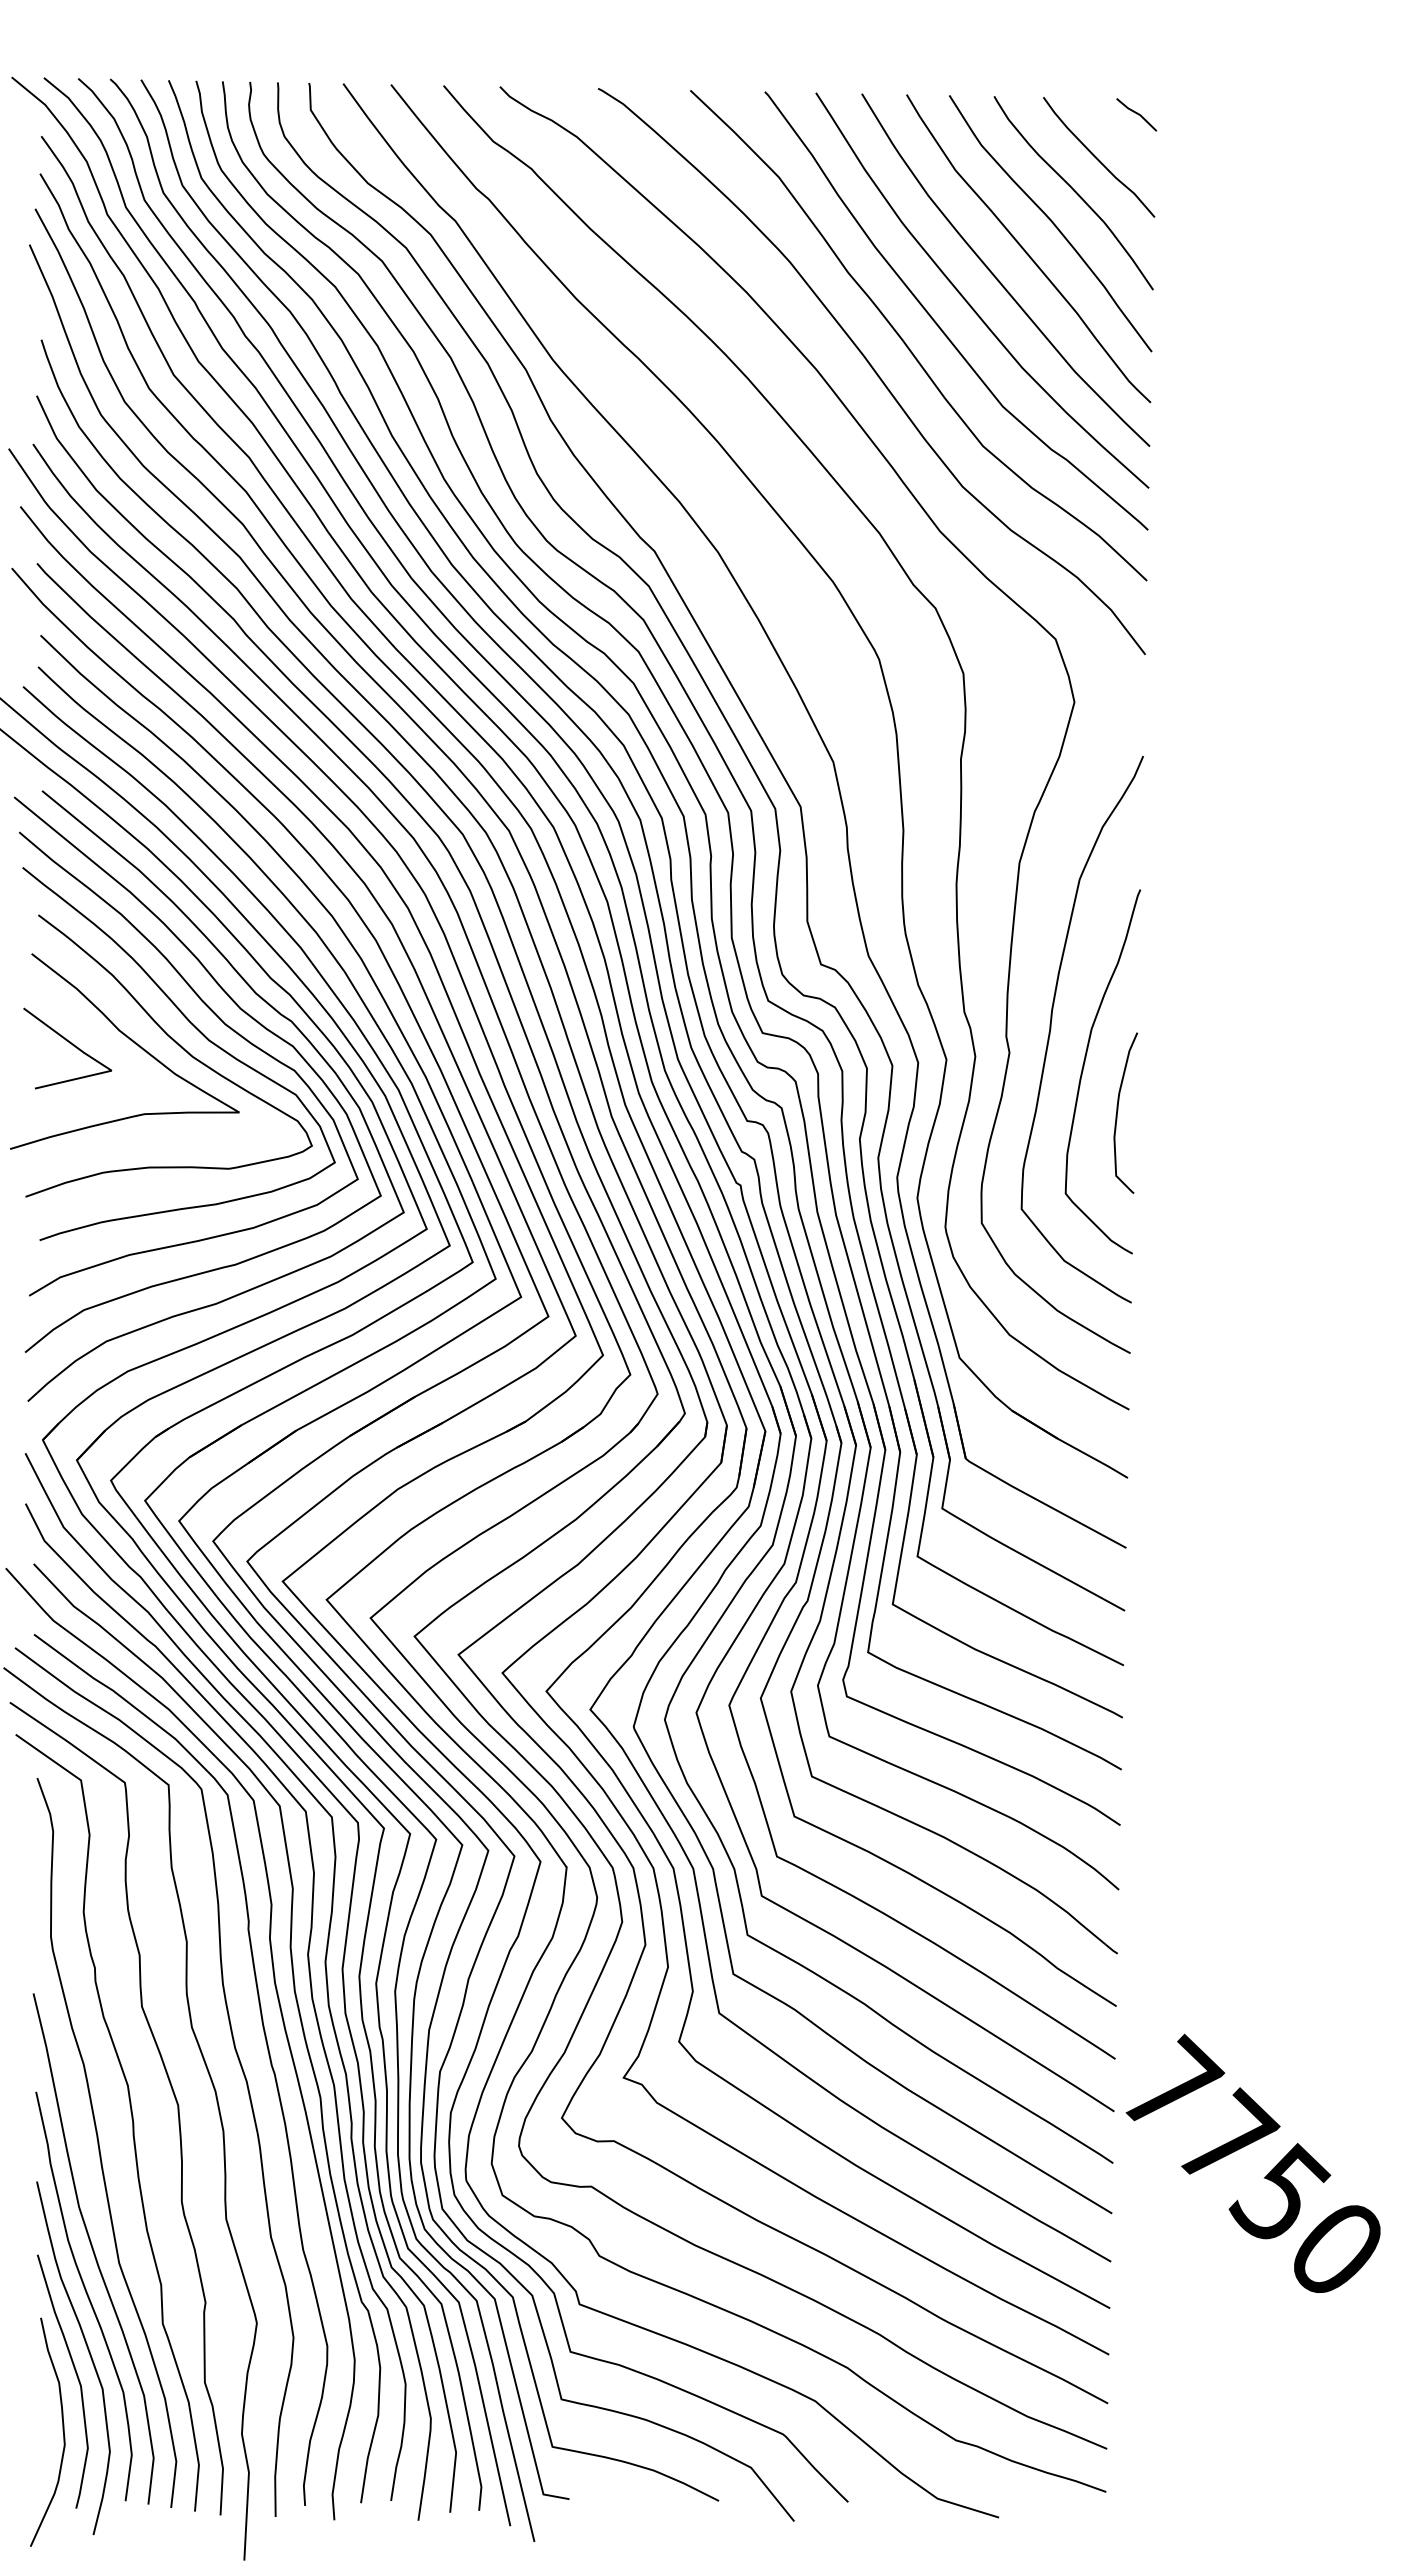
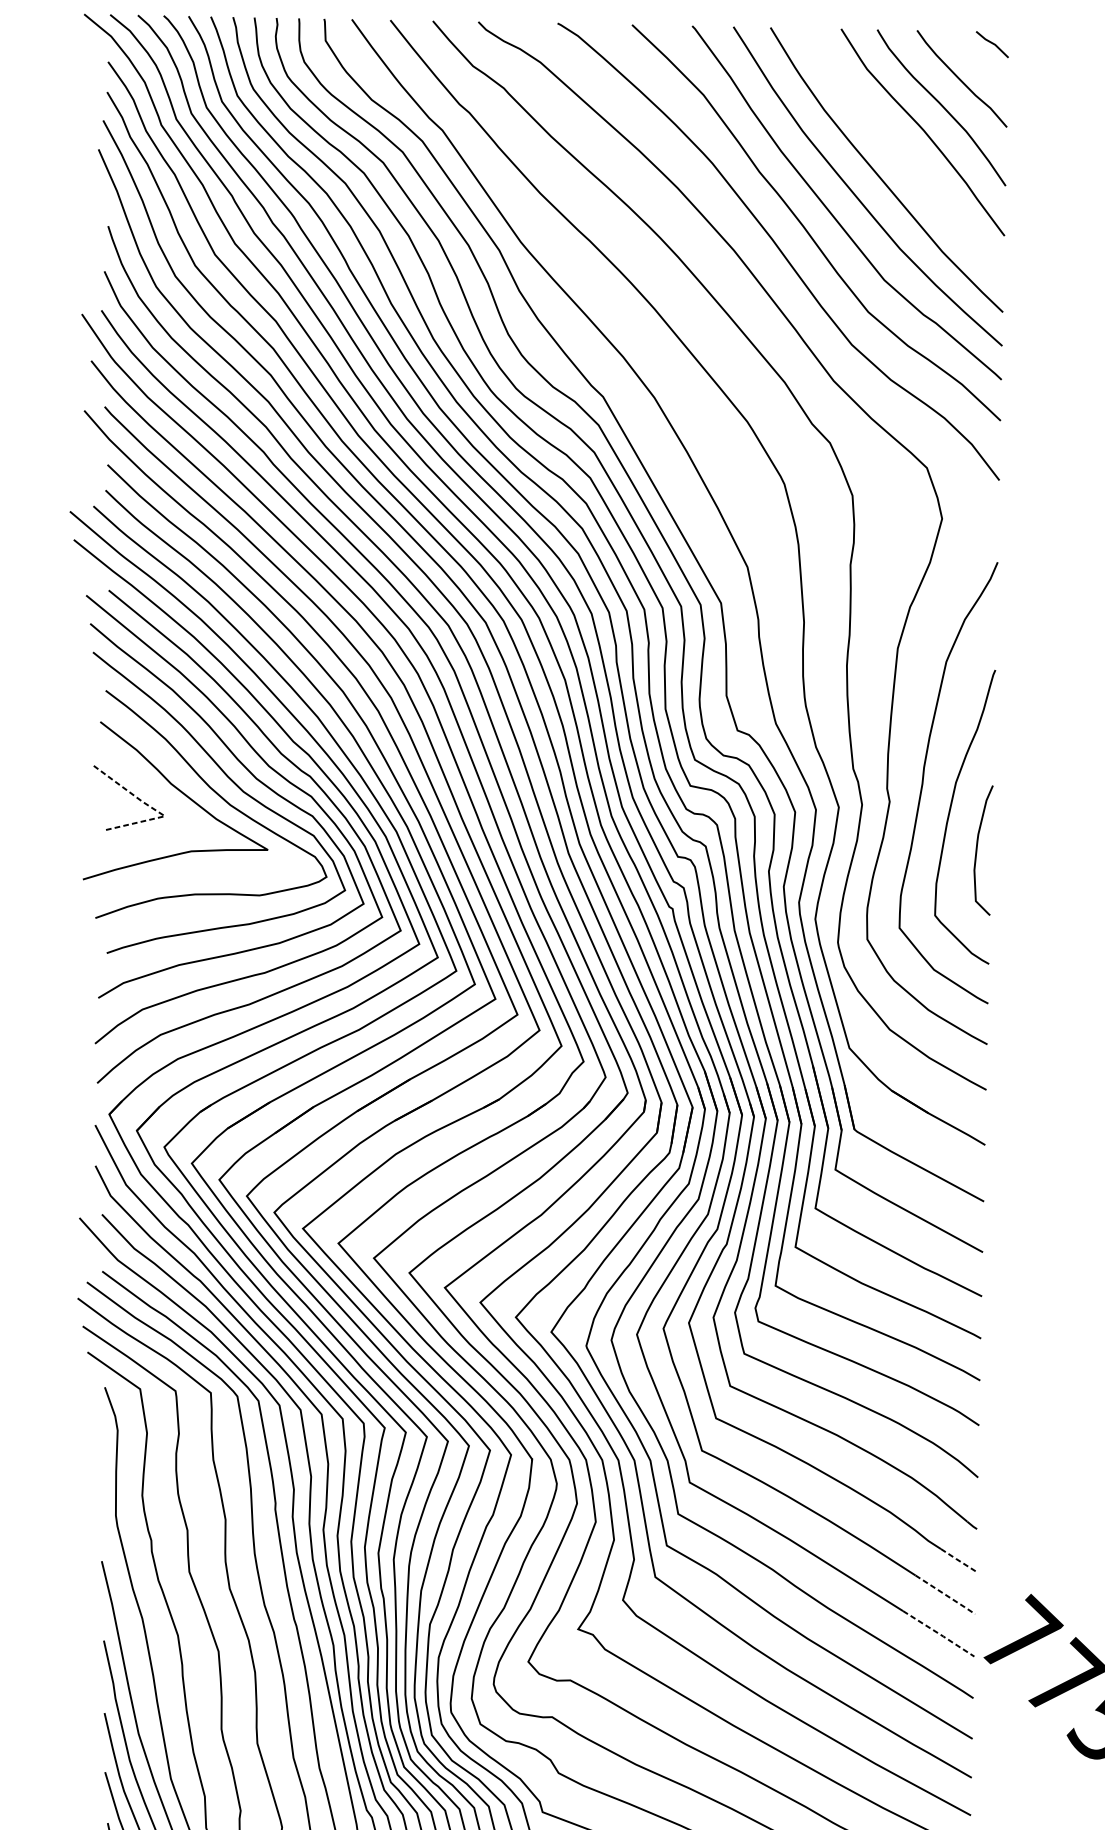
curve: (1025, 250) -> (902, 154), removed
line: (99, 1062) -> (155, 809), solid -> dashed
line: (1094, 1992) -> (958, 1560), solid -> dashed
line: (1079, 2035) -> (946, 1595), solid -> dashed
line: (1071, 2083) -> (939, 1633), solid -> dashed

